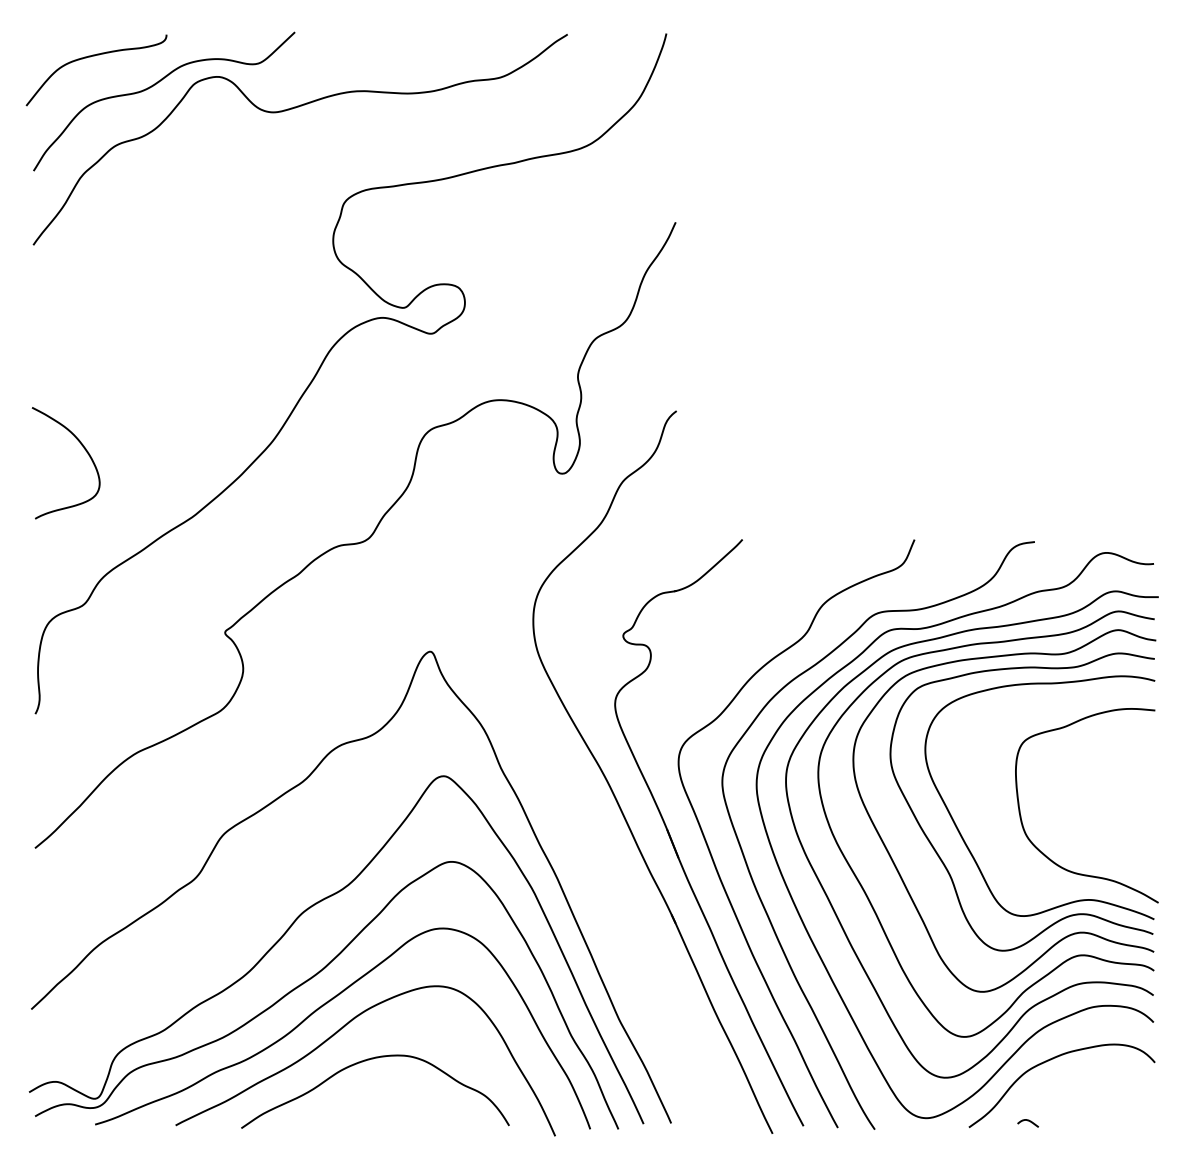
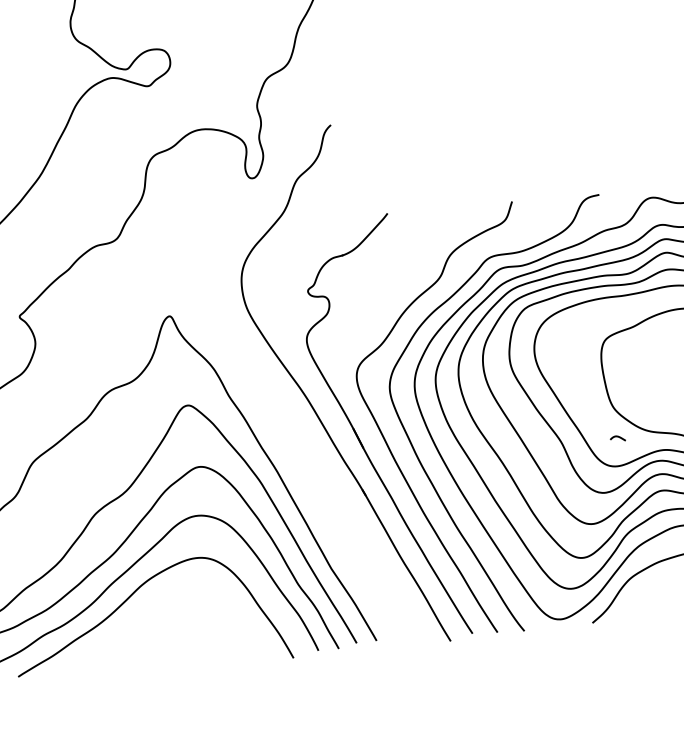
curve: (369, 1060) -> (153, 616), removed
curve: (1027, 1121) -> (617, 437), moved

